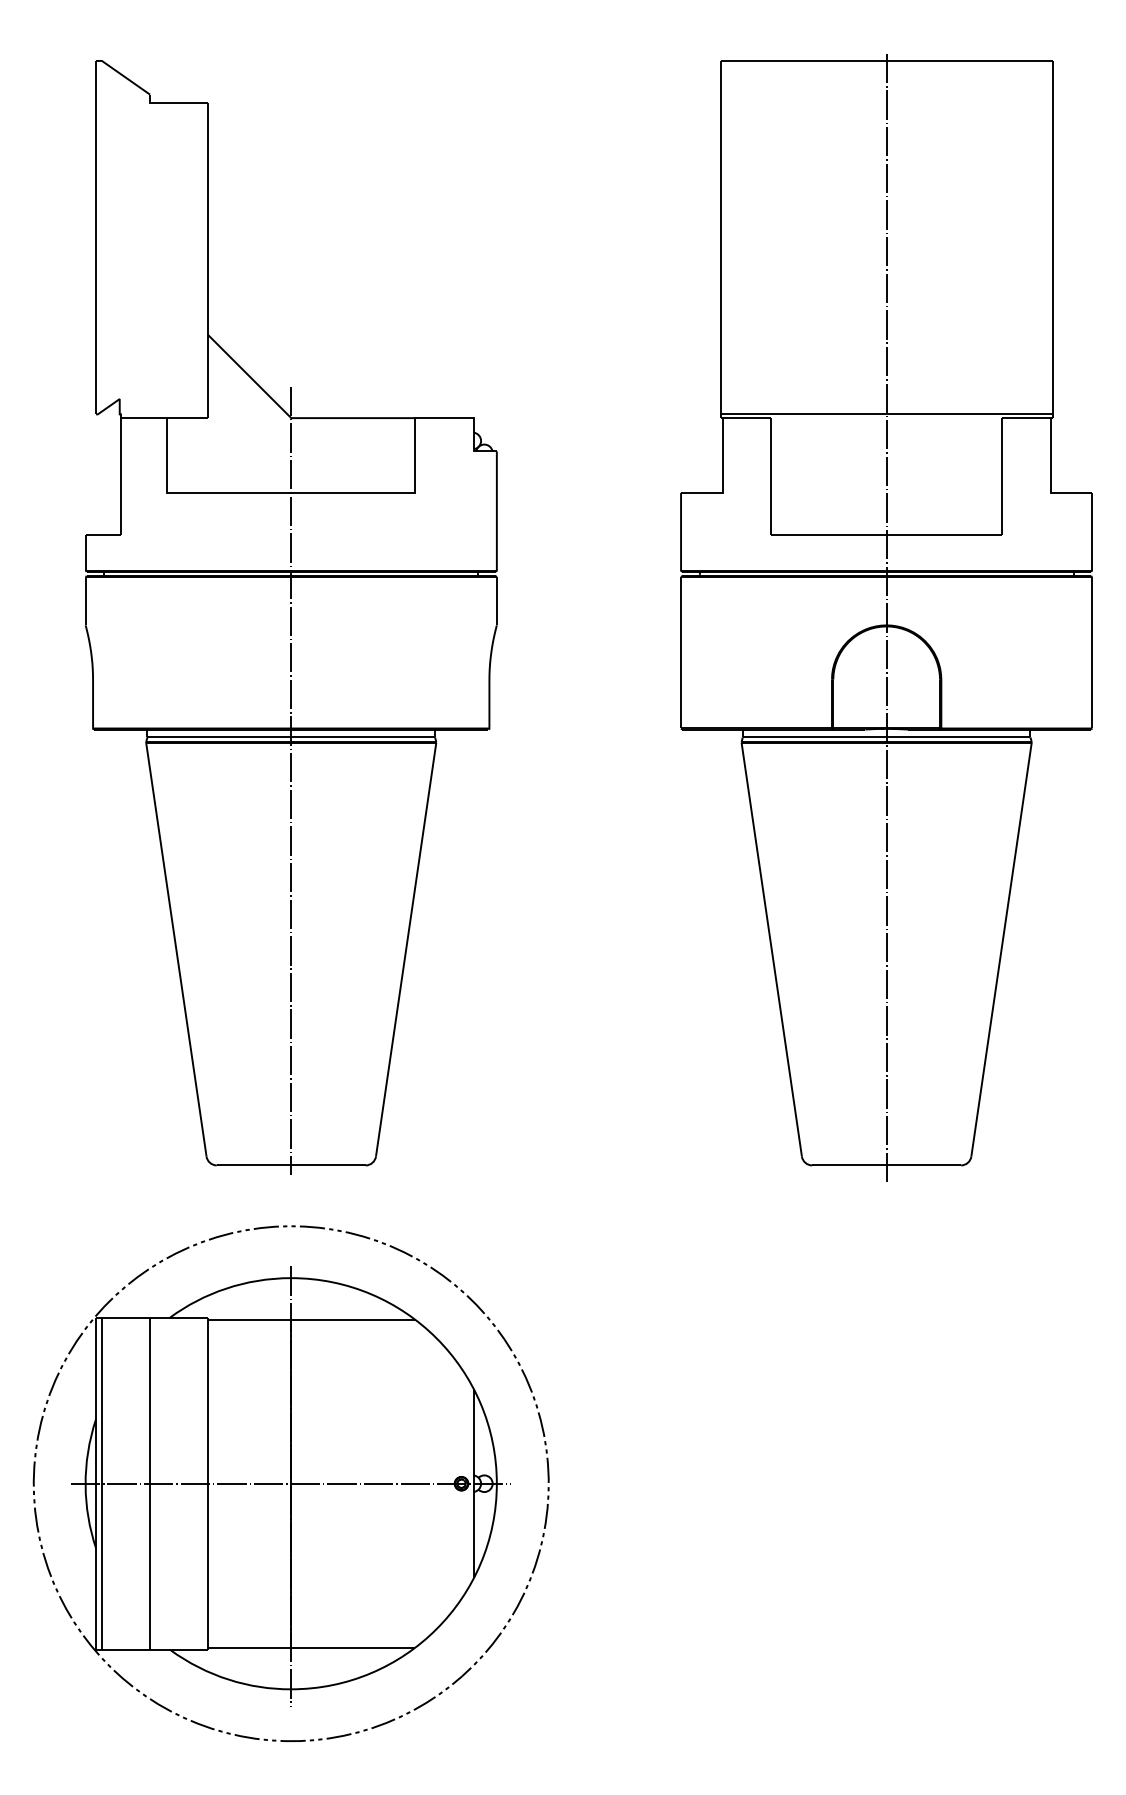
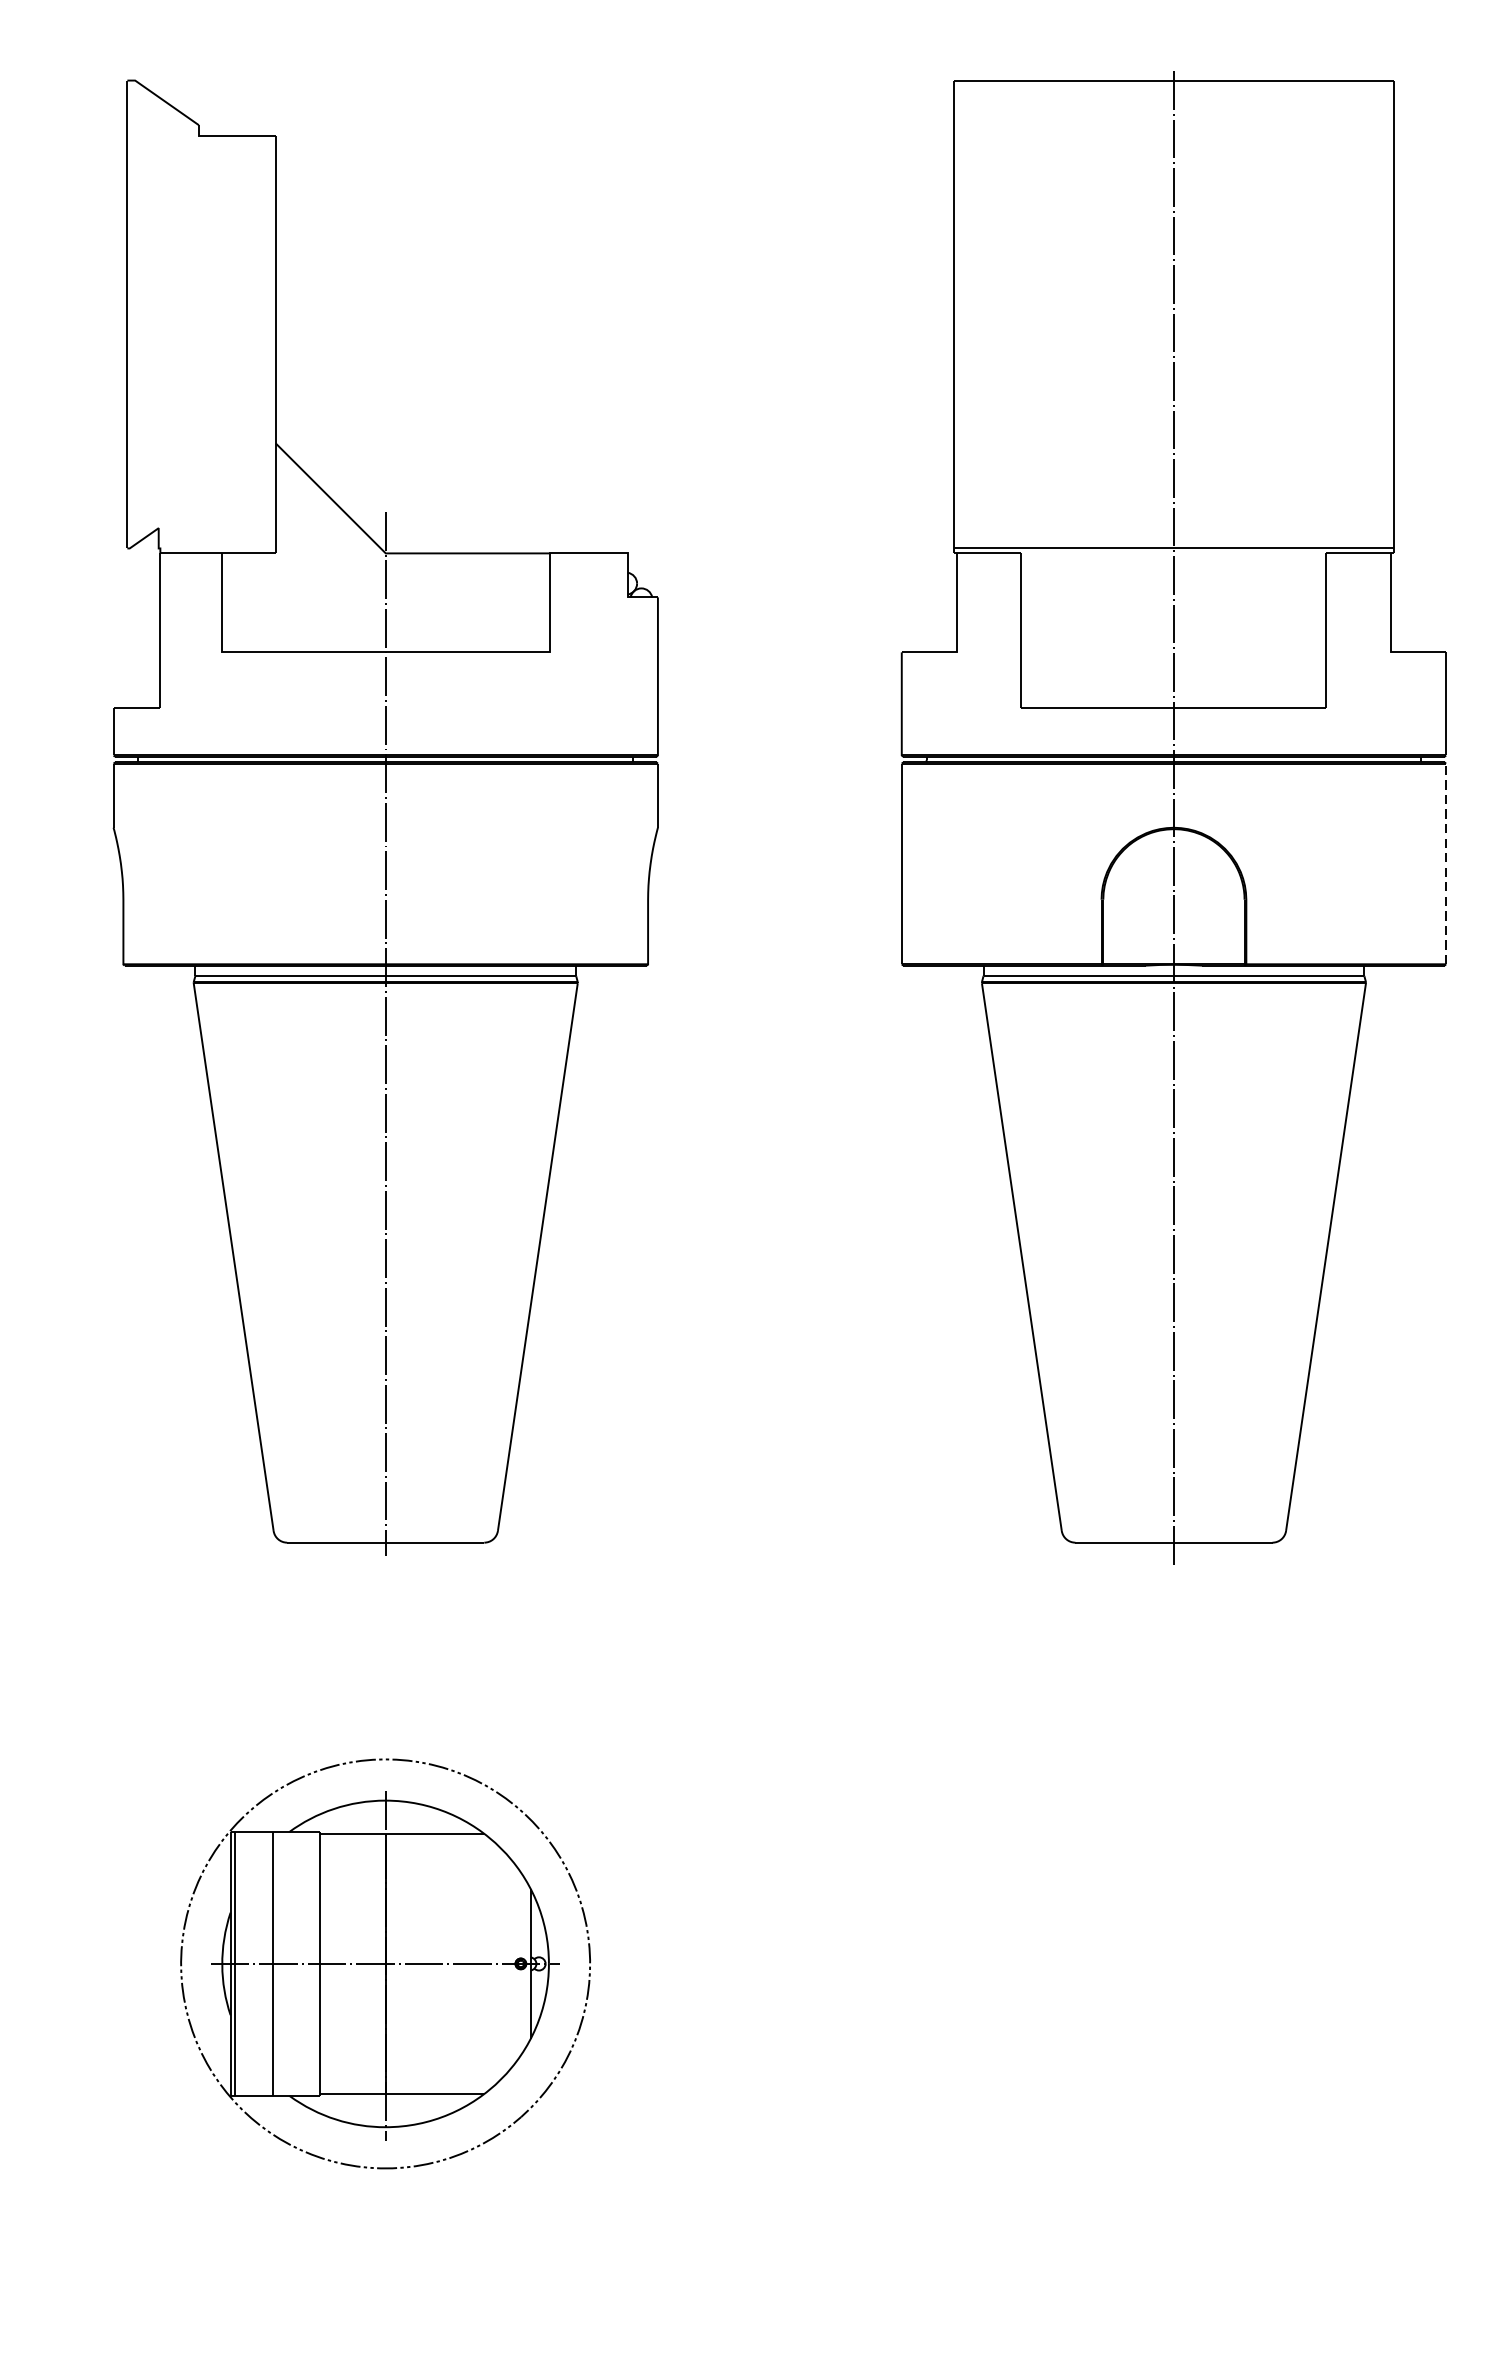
line: (1092, 652) -> (1446, 863), solid -> dashed
part: (290, 1483) -> (384, 1963), size x0.6

